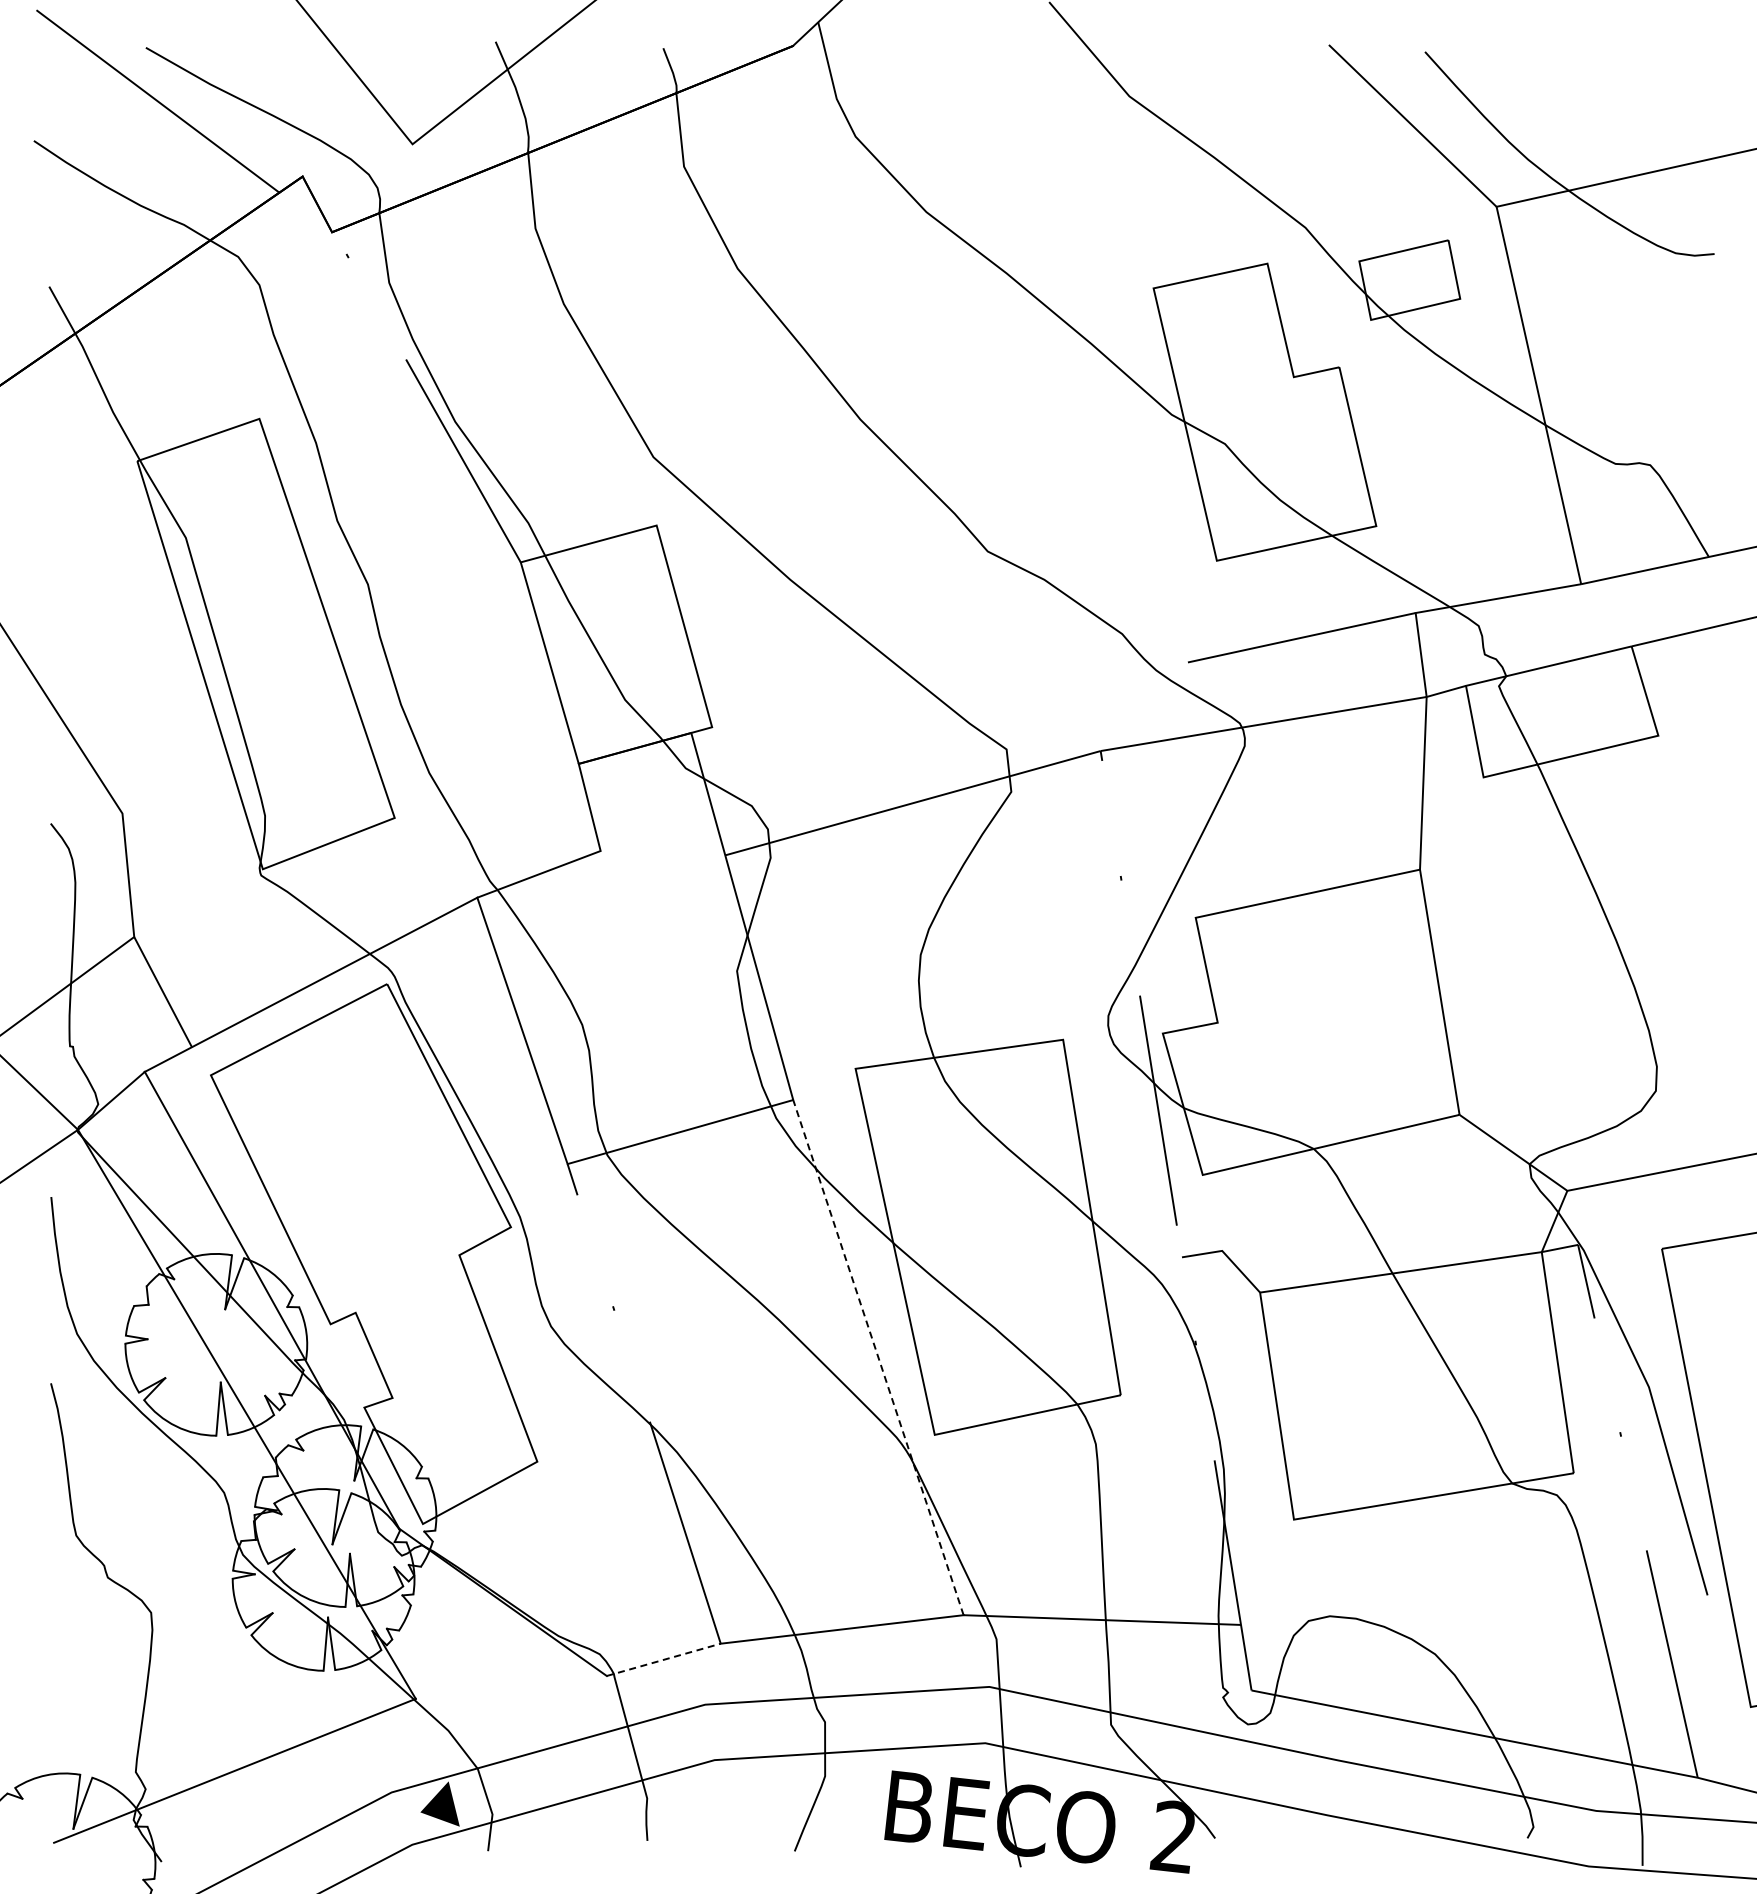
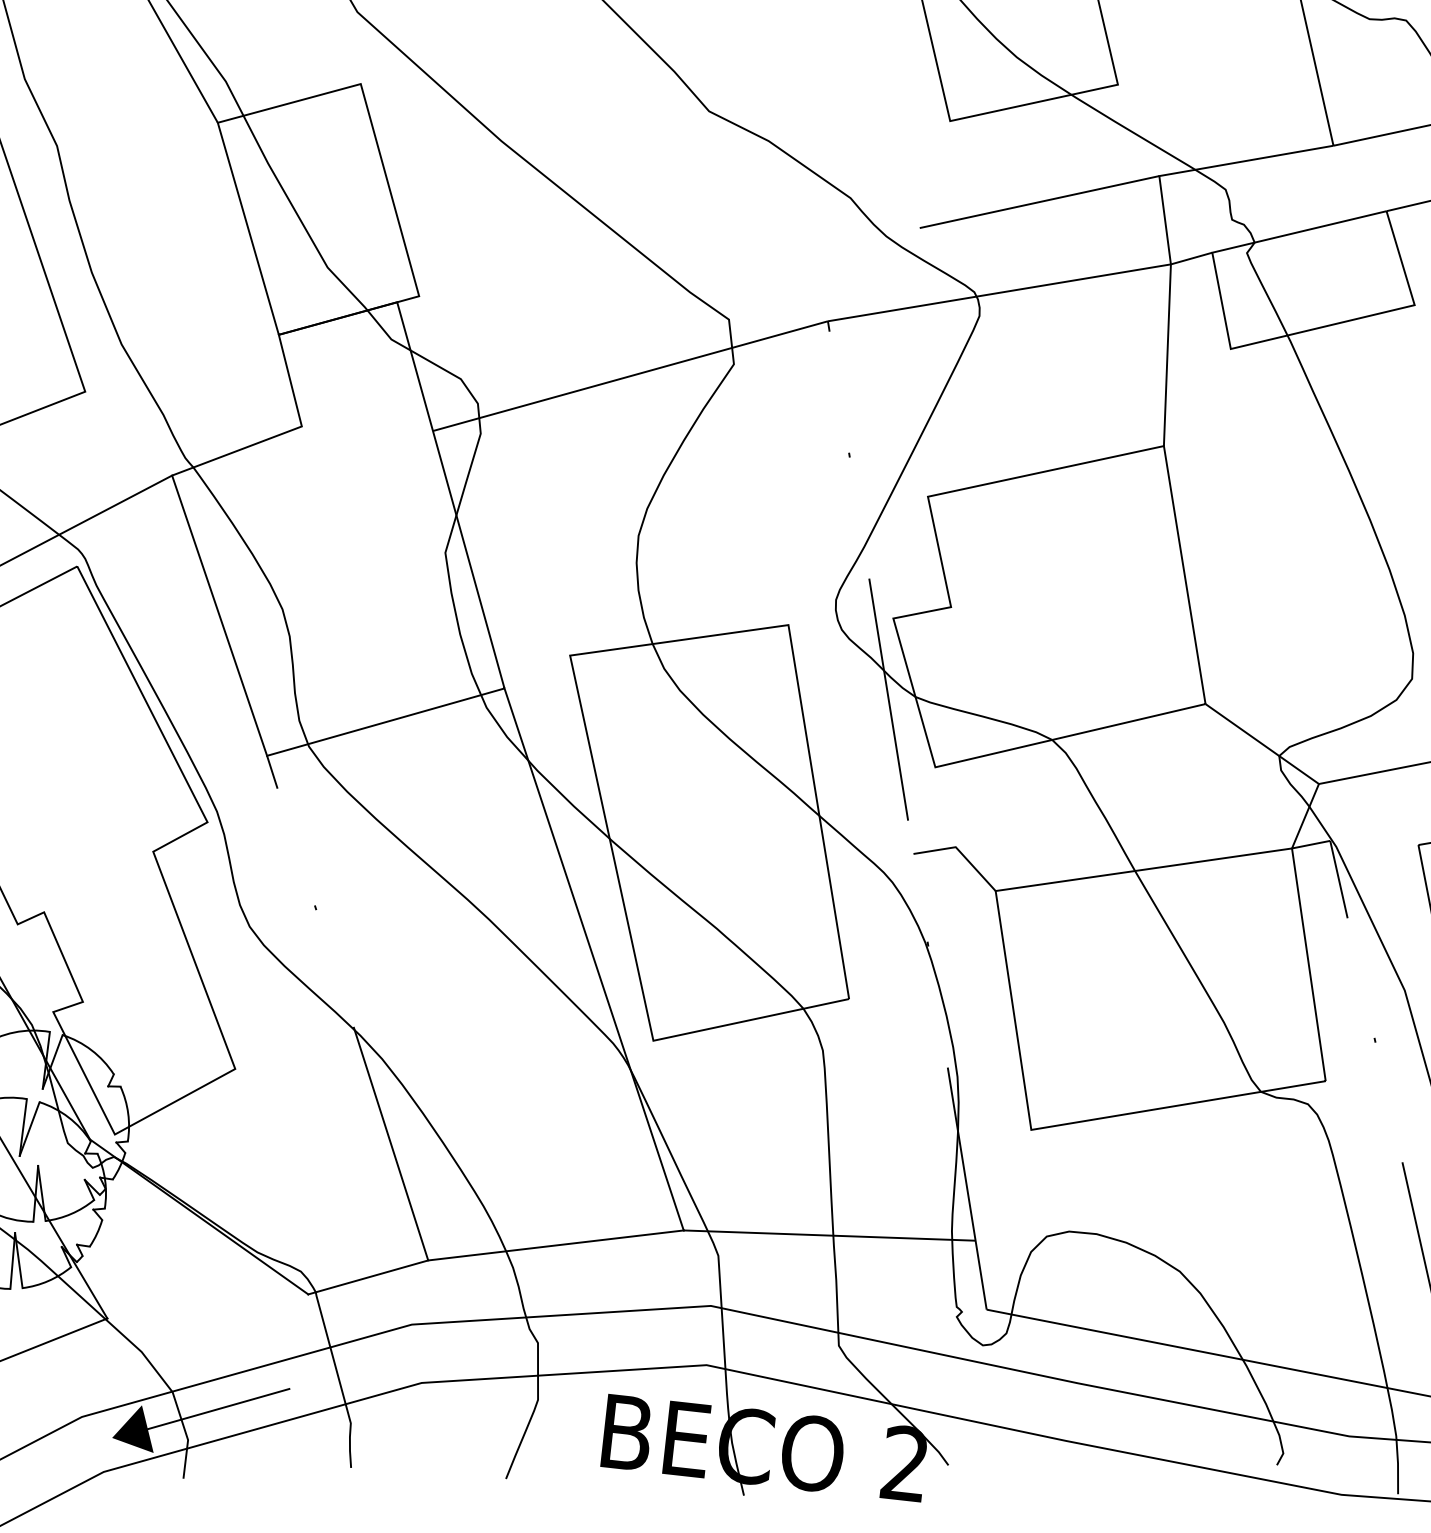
line: (878, 1357) -> (594, 959), dashed -> solid
line: (664, 1659) -> (369, 1277), dashed -> solid
line: (521, 1784) -> (218, 1408), added

